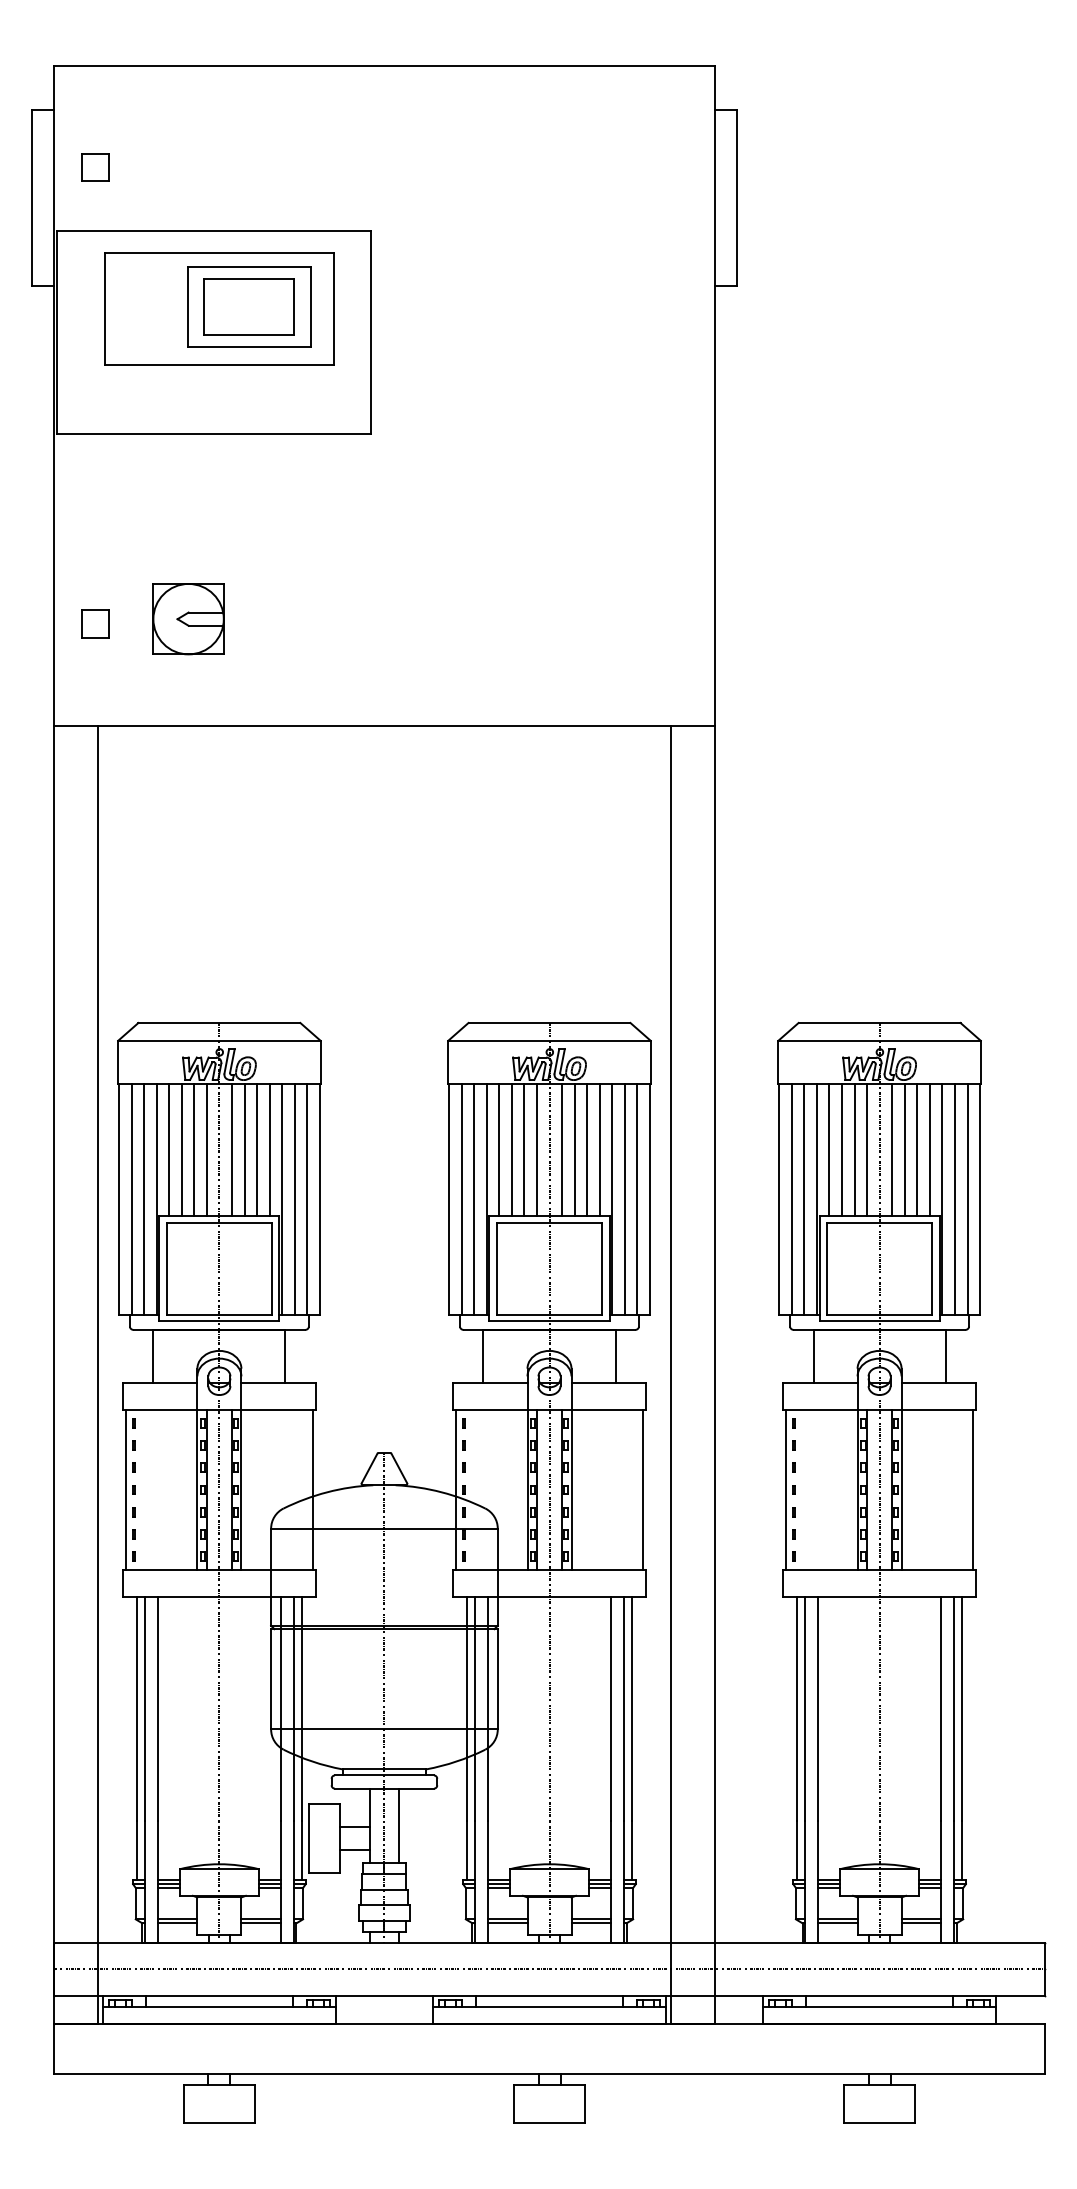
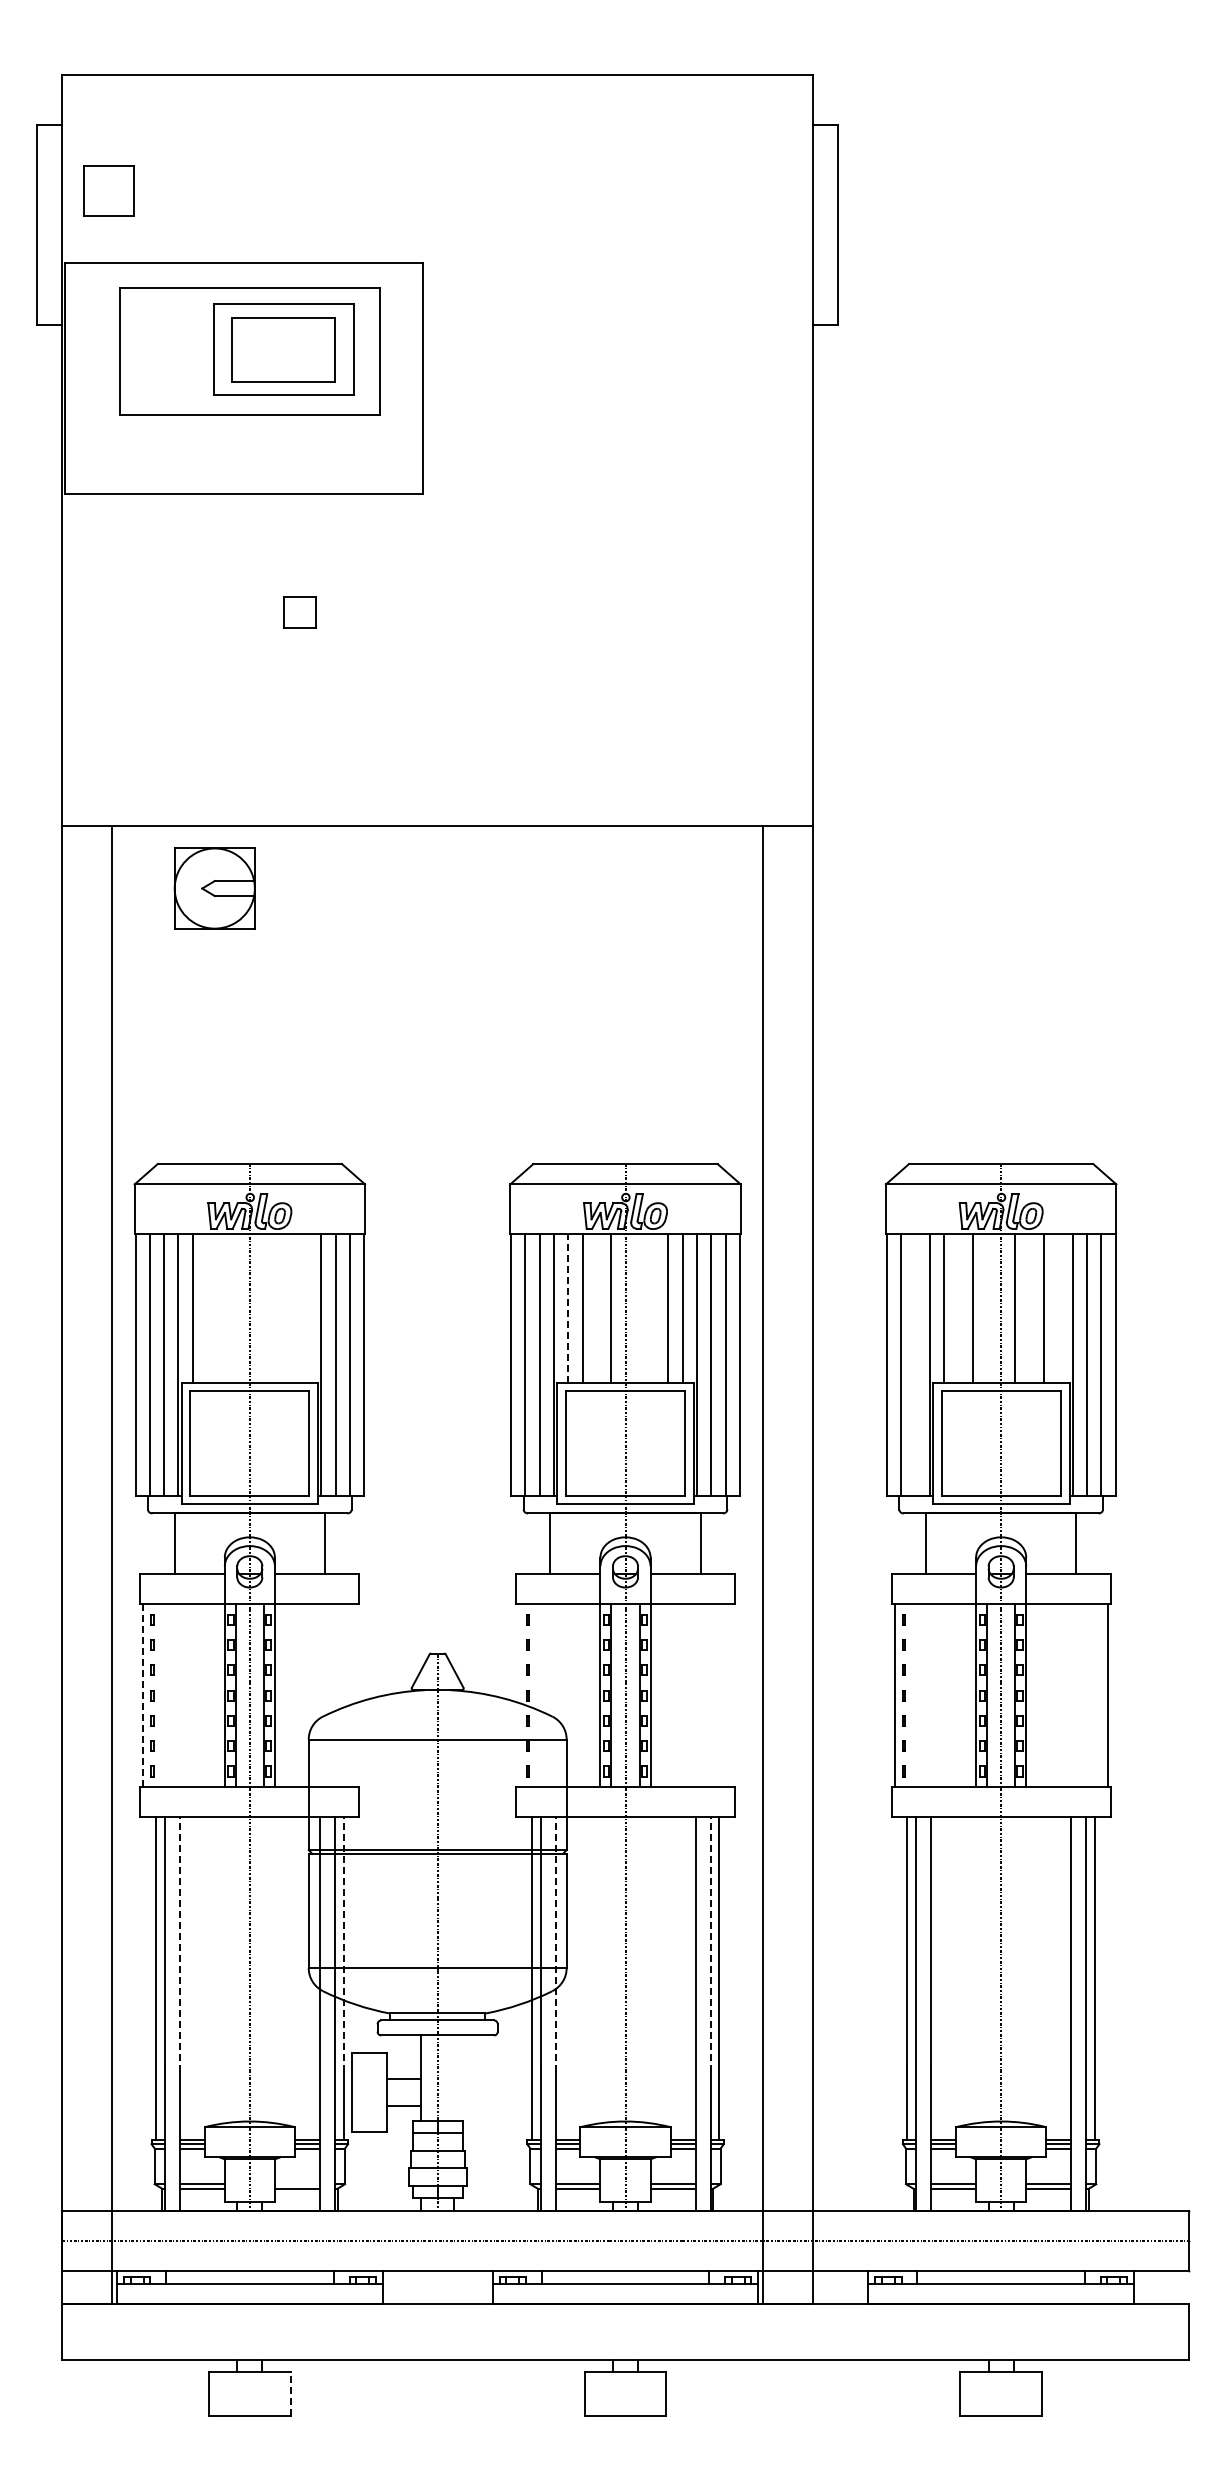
part: (95, 167) -> (108, 190), size x1.6
part: (188, 619) -> (214, 888), moved
part: (95, 624) -> (299, 612), moved
line: (182, 1149) -> (207, 1308), removed
line: (194, 1149) -> (221, 1308), removed
line: (206, 1149) -> (235, 1308), removed
line: (232, 1149) -> (264, 1308), removed
line: (244, 1149) -> (278, 1308), removed
line: (256, 1149) -> (292, 1308), removed
line: (269, 1149) -> (306, 1308), removed
line: (499, 1149) -> (568, 1308), solid -> dashed
line: (524, 1149) -> (596, 1308), removed
line: (561, 1149) -> (639, 1308), removed
line: (574, 1149) -> (654, 1308), removed
line: (842, 1149) -> (958, 1308), removed
line: (866, 1149) -> (986, 1308), removed
line: (904, 1149) -> (1029, 1308), removed
line: (929, 1149) -> (1058, 1308), removed
line: (804, 1199) -> (915, 1364), removed
line: (125, 1489) -> (143, 1695), solid -> dashed
line: (313, 1489) -> (356, 1695), removed
line: (456, 1489) -> (519, 1695), removed
line: (642, 1489) -> (731, 1695), removed
line: (157, 1707) -> (179, 1943), solid -> dashed
line: (301, 1707) -> (343, 1943), solid -> dashed
line: (487, 1707) -> (555, 1943), solid -> dashed
line: (624, 1707) -> (710, 1943), solid -> dashed
line: (399, 1825) -> (454, 2077), removed
line: (260, 1919) -> (296, 2184), removed
line: (255, 2104) -> (290, 2394), solid -> dashed

